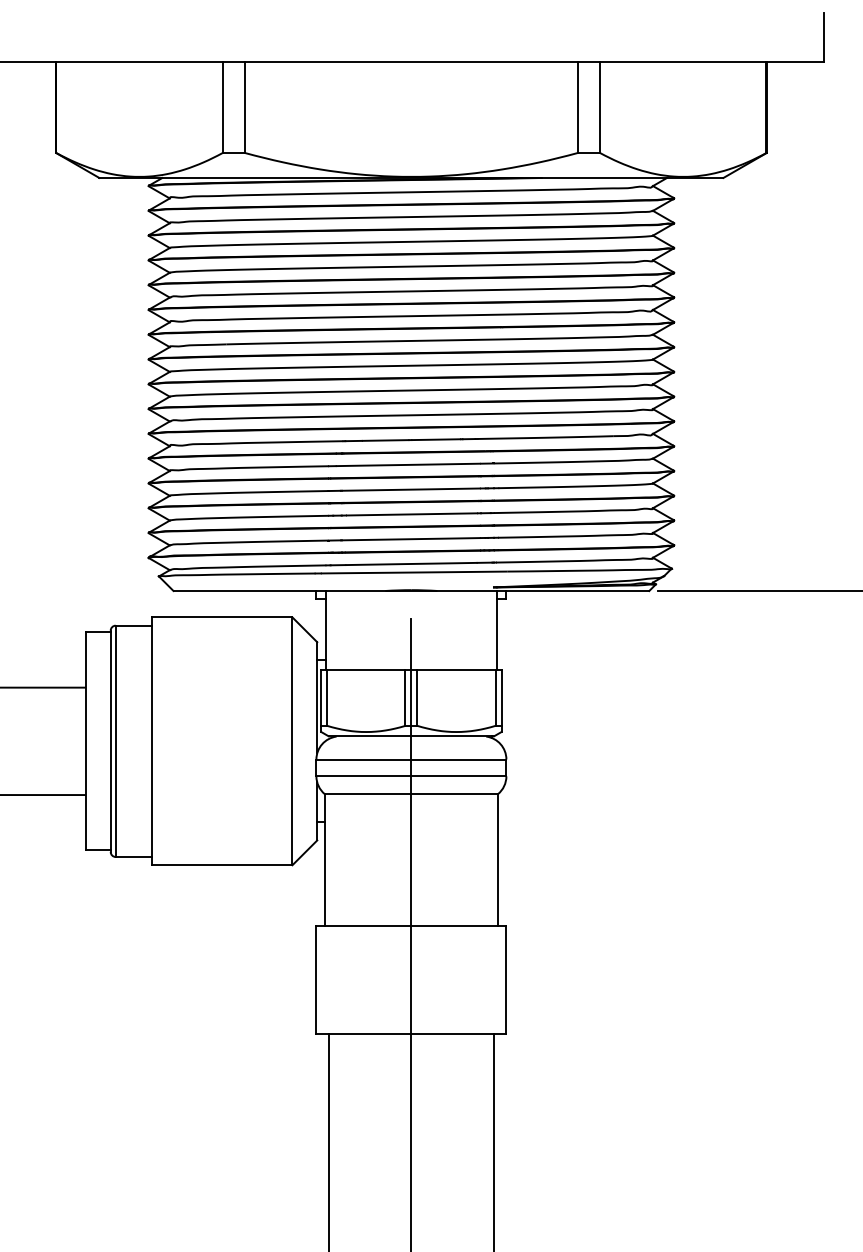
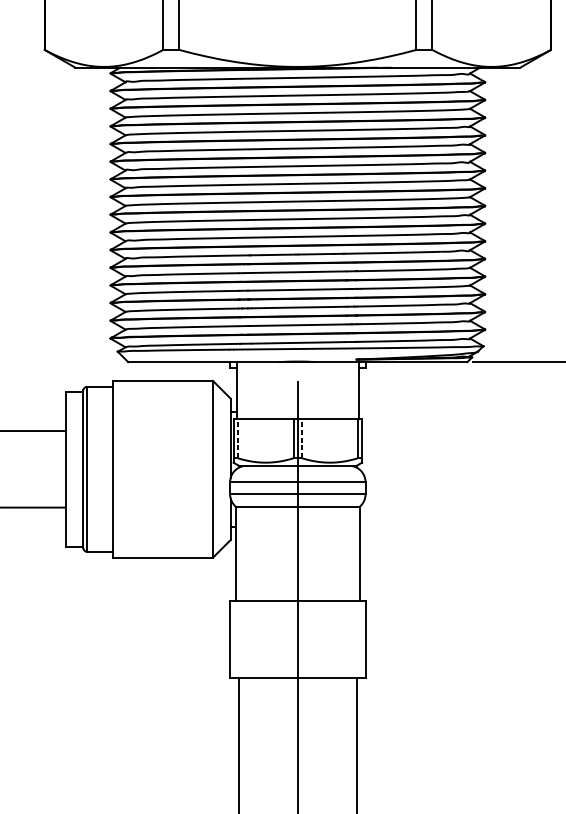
line: (327, 698) -> (238, 438), solid -> dashed
line: (417, 698) -> (302, 438), solid -> dashed

